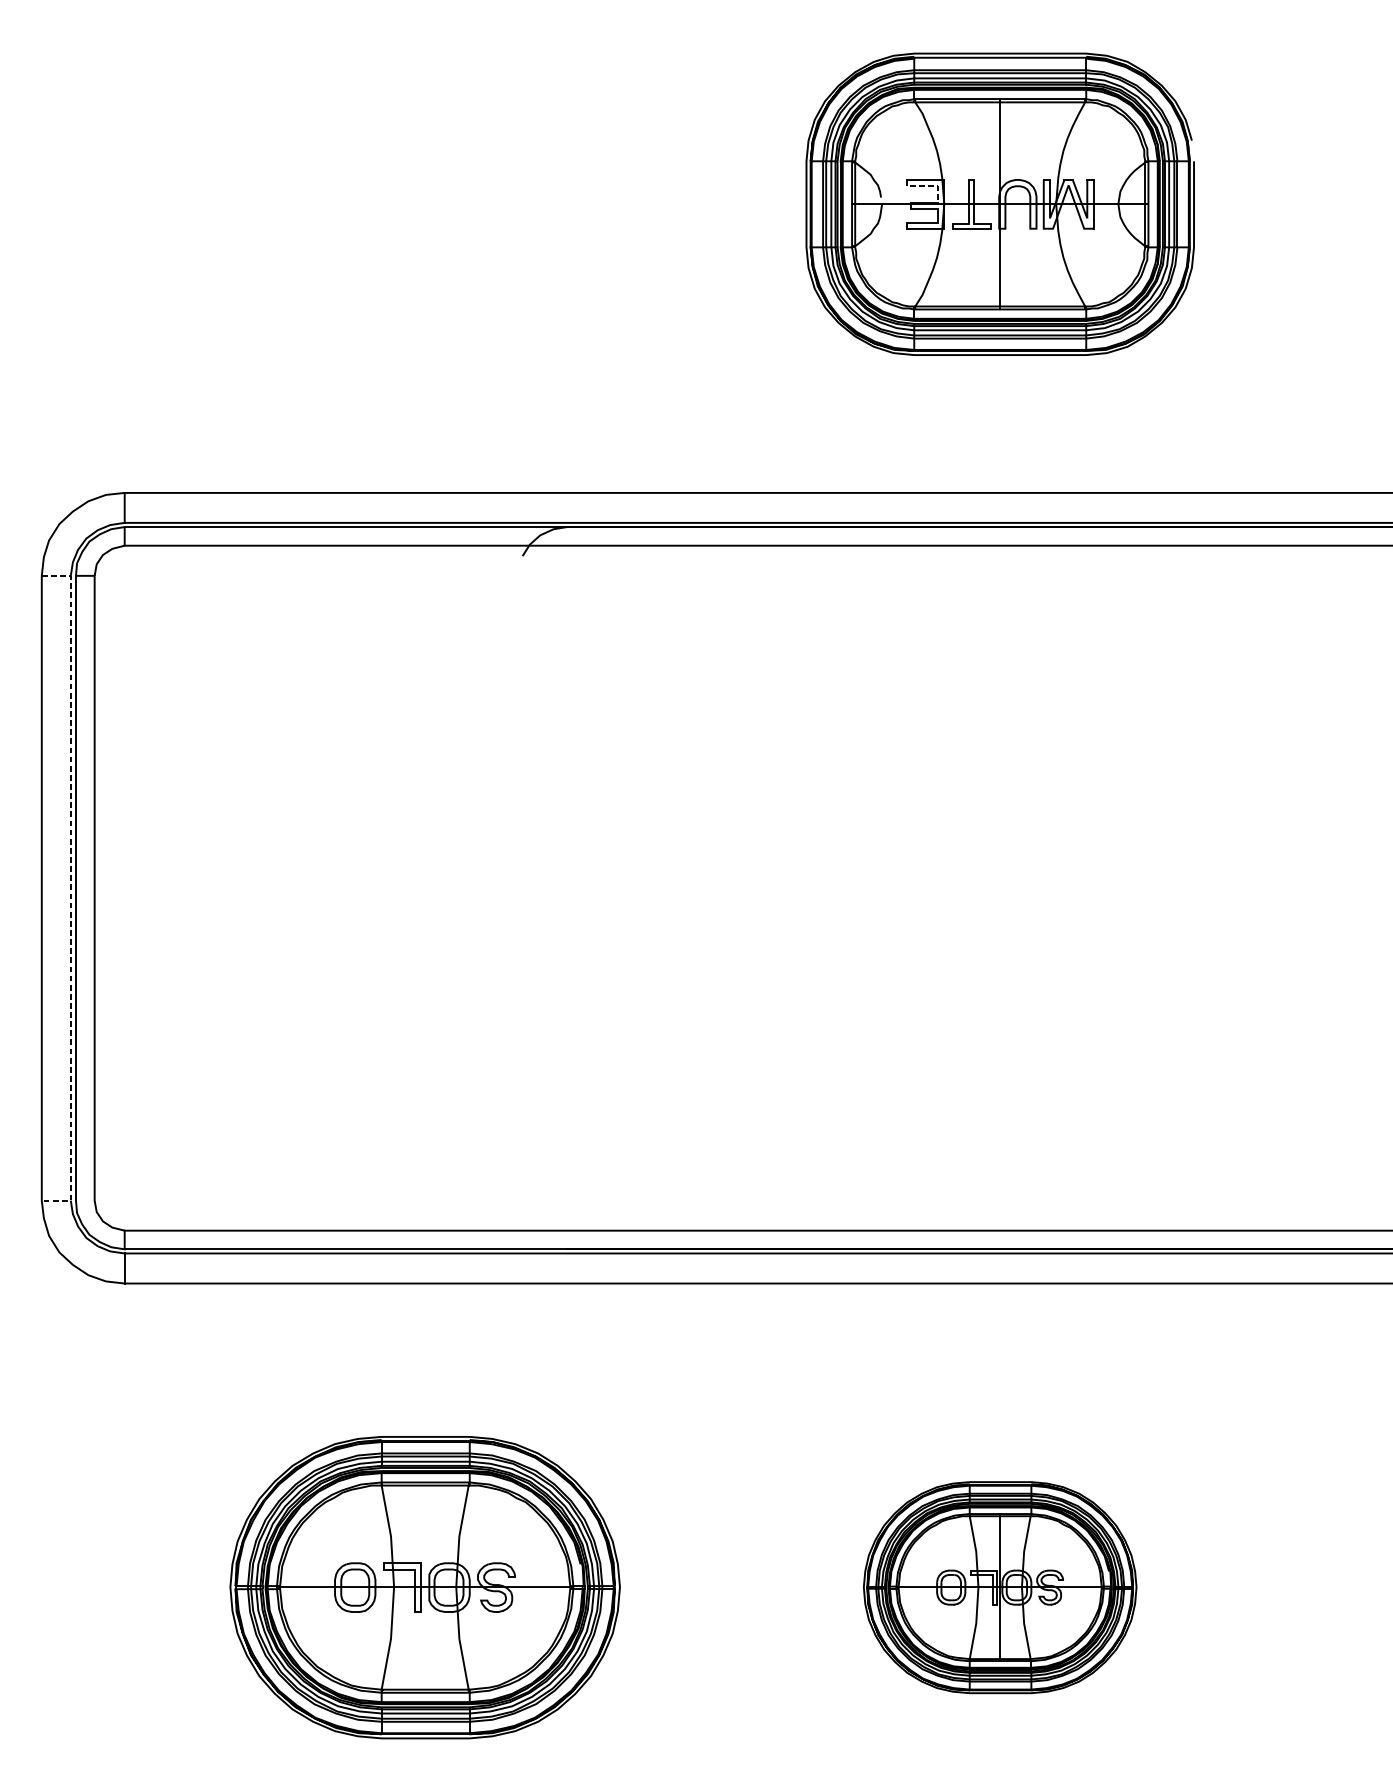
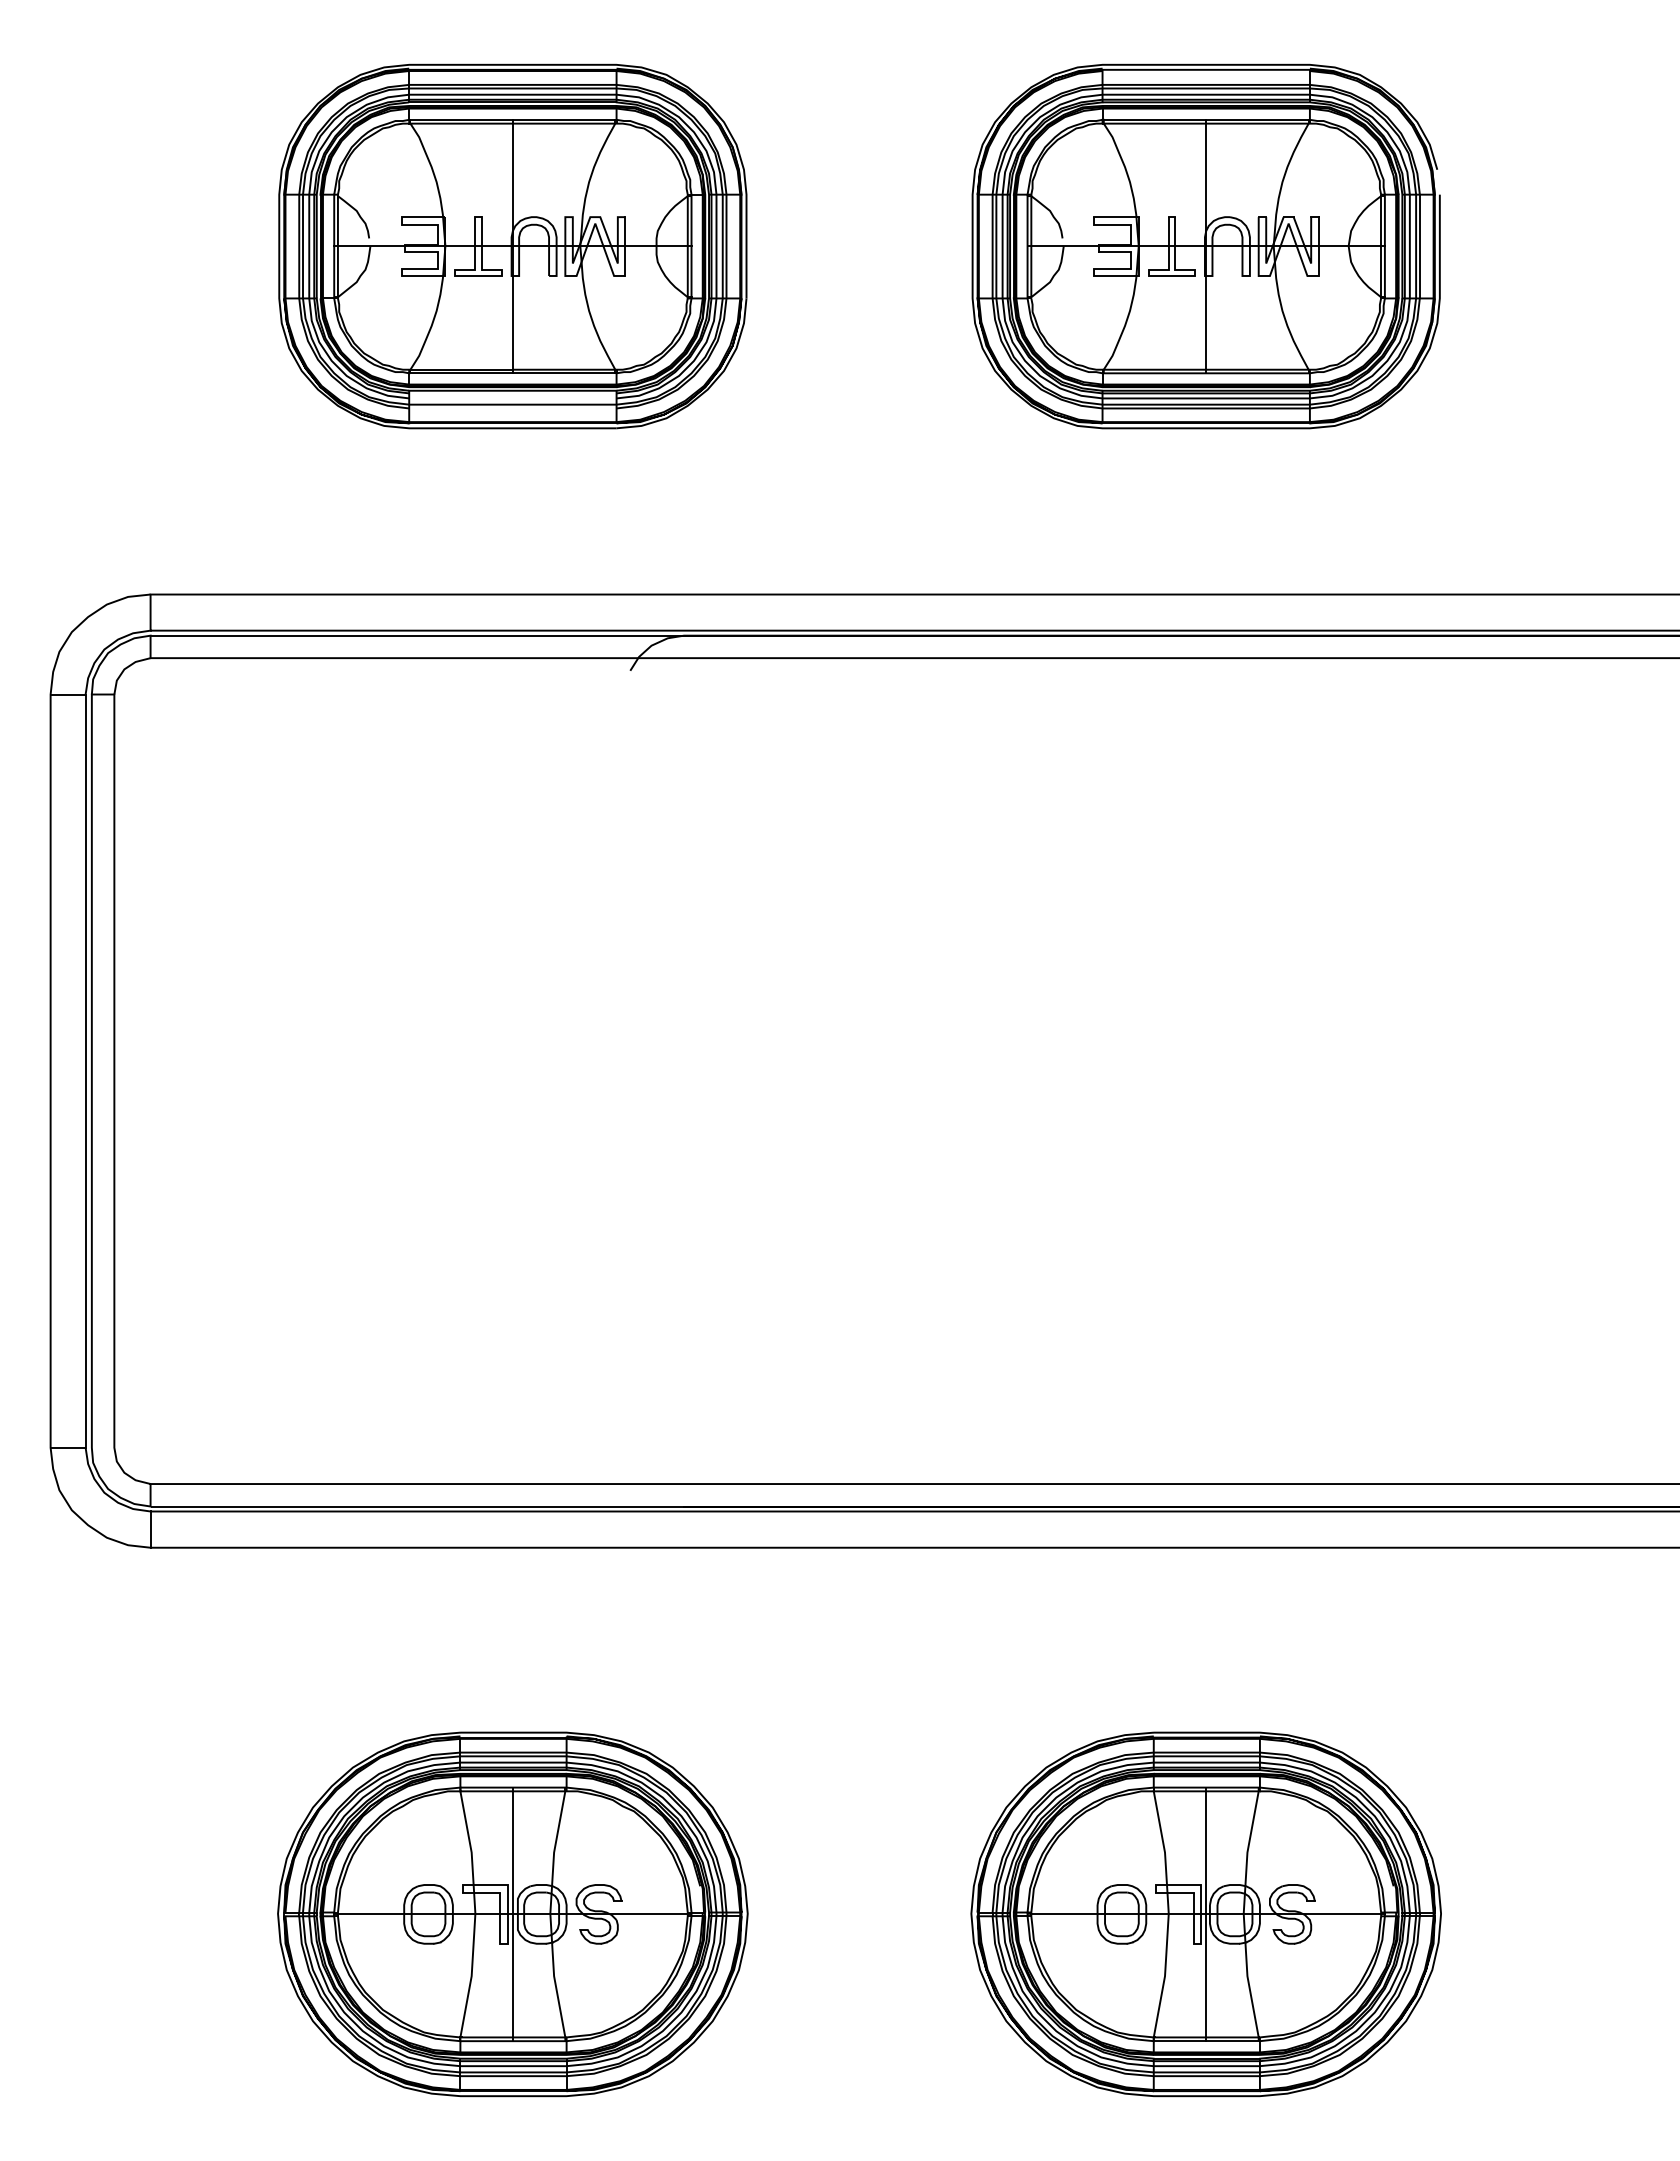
line: (927, 186) -> (1118, 224), dashed -> solid
part: (424, 204) -> (512, 246), added
line: (70, 888) -> (85, 1071), dashed -> solid
line: (424, 1587) -> (512, 1914), added
part: (999, 1587) -> (1205, 1914), size x1.43

